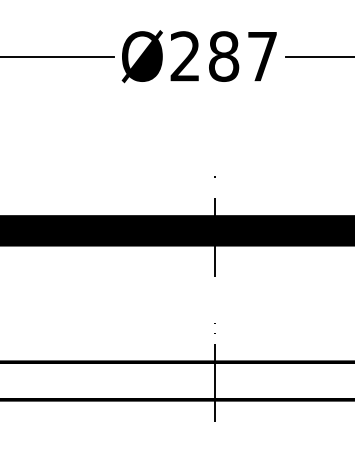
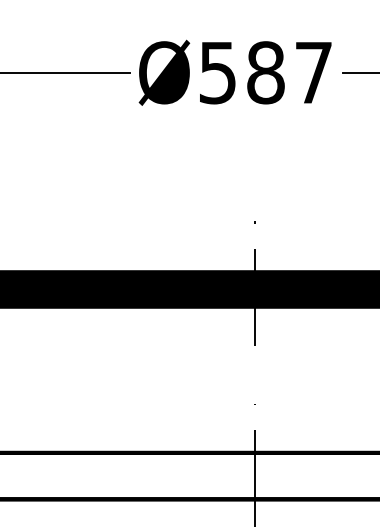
text: (184, 56) -> (216, 72), Ø287 -> Ø587

